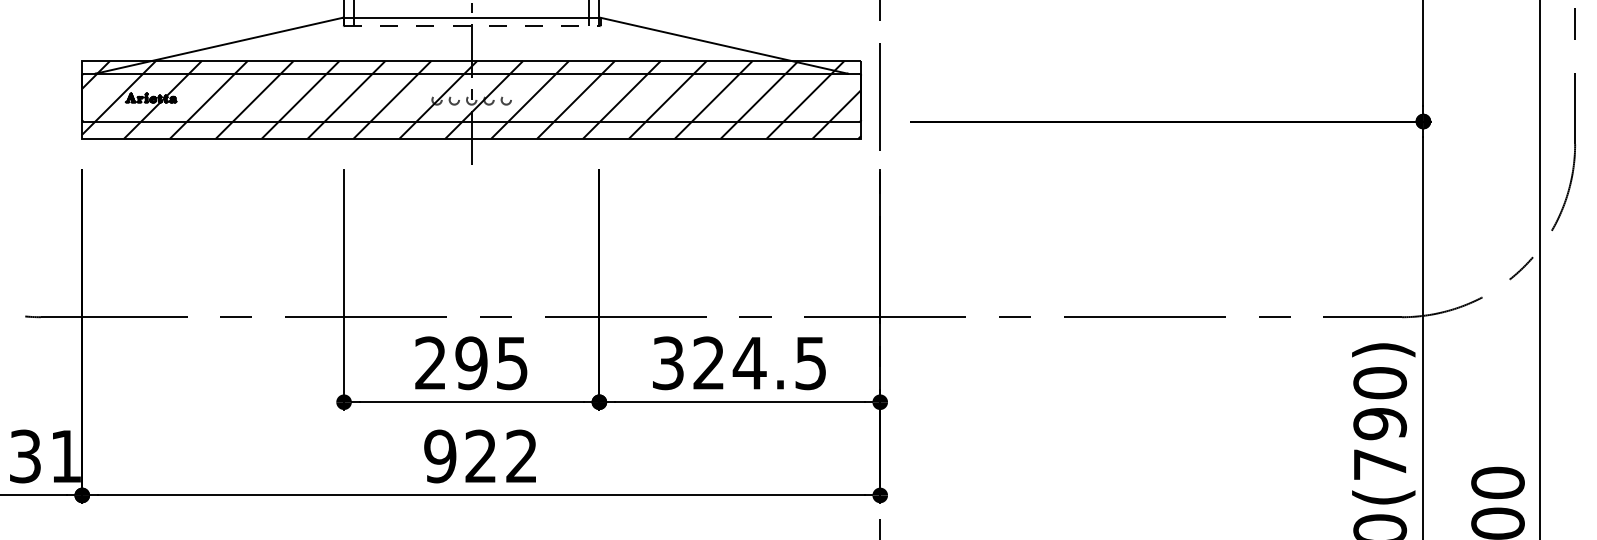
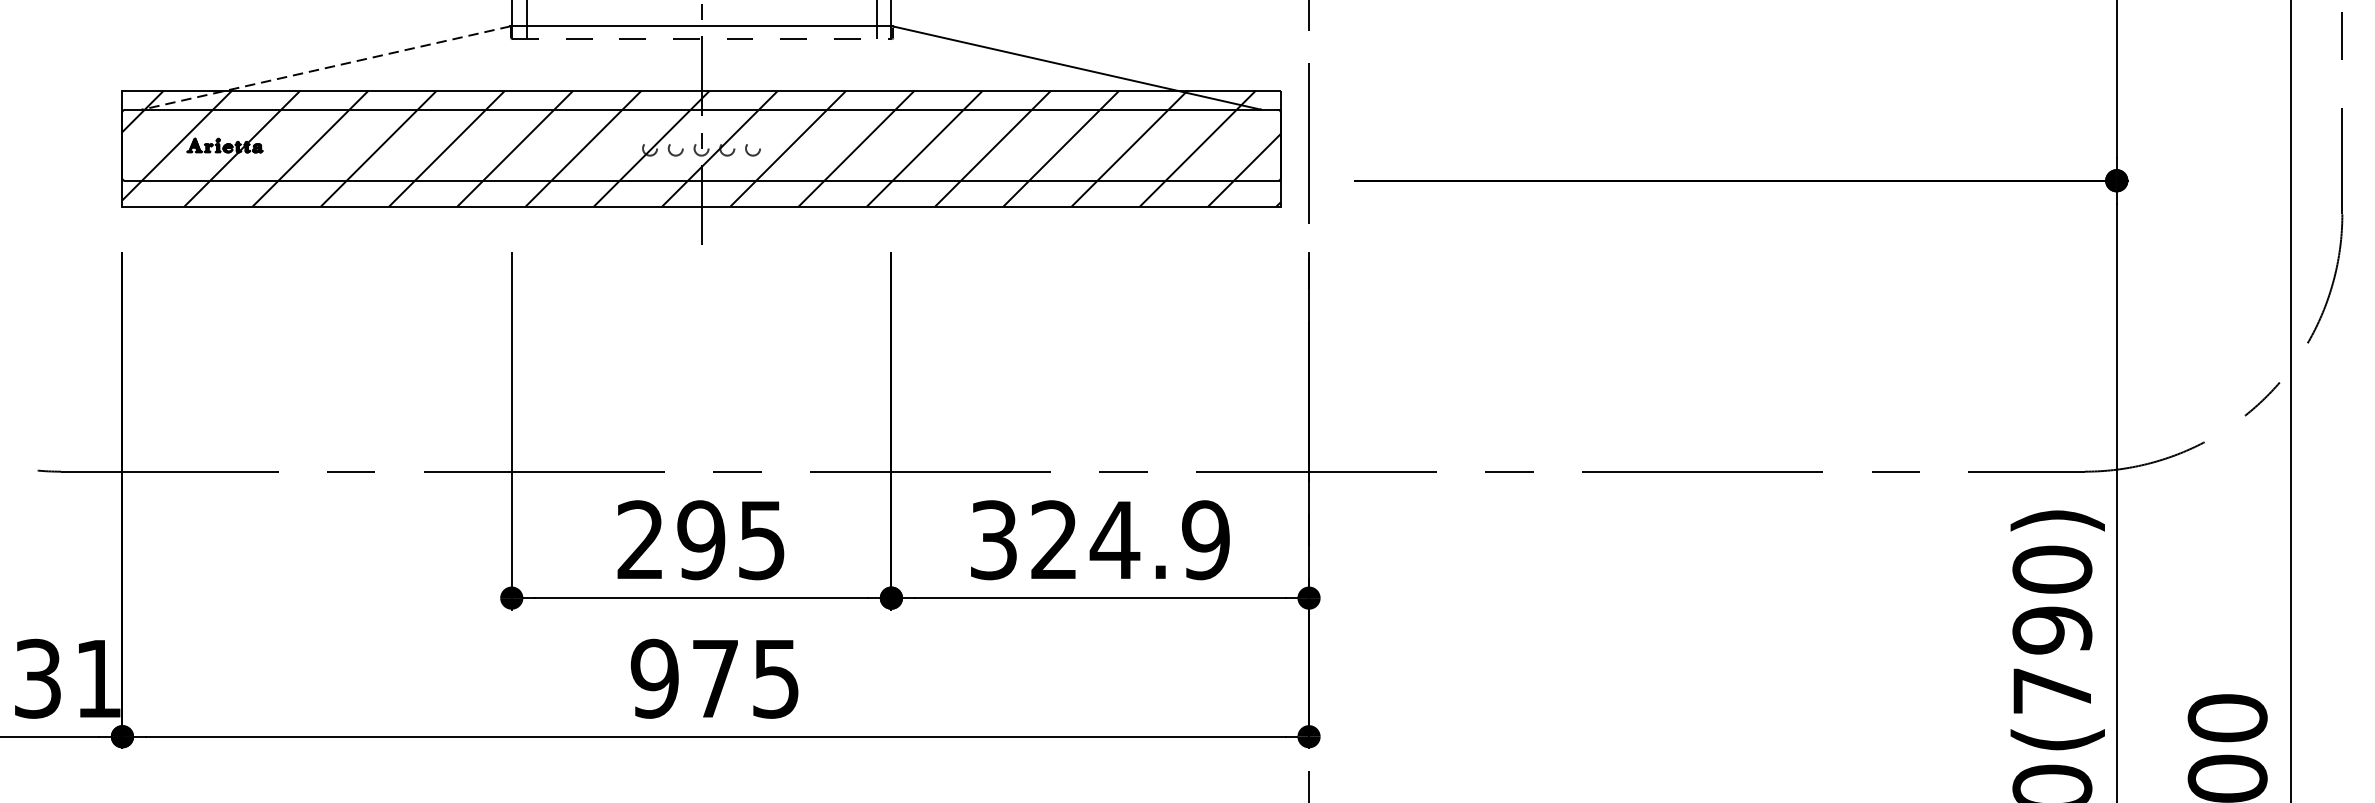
line: (219, 45) -> (326, 67), solid -> dashed
text: (810, 362) -> (1205, 539), 324.5 -> 324.9
text: (500, 456) -> (744, 678), 922 -> 975

